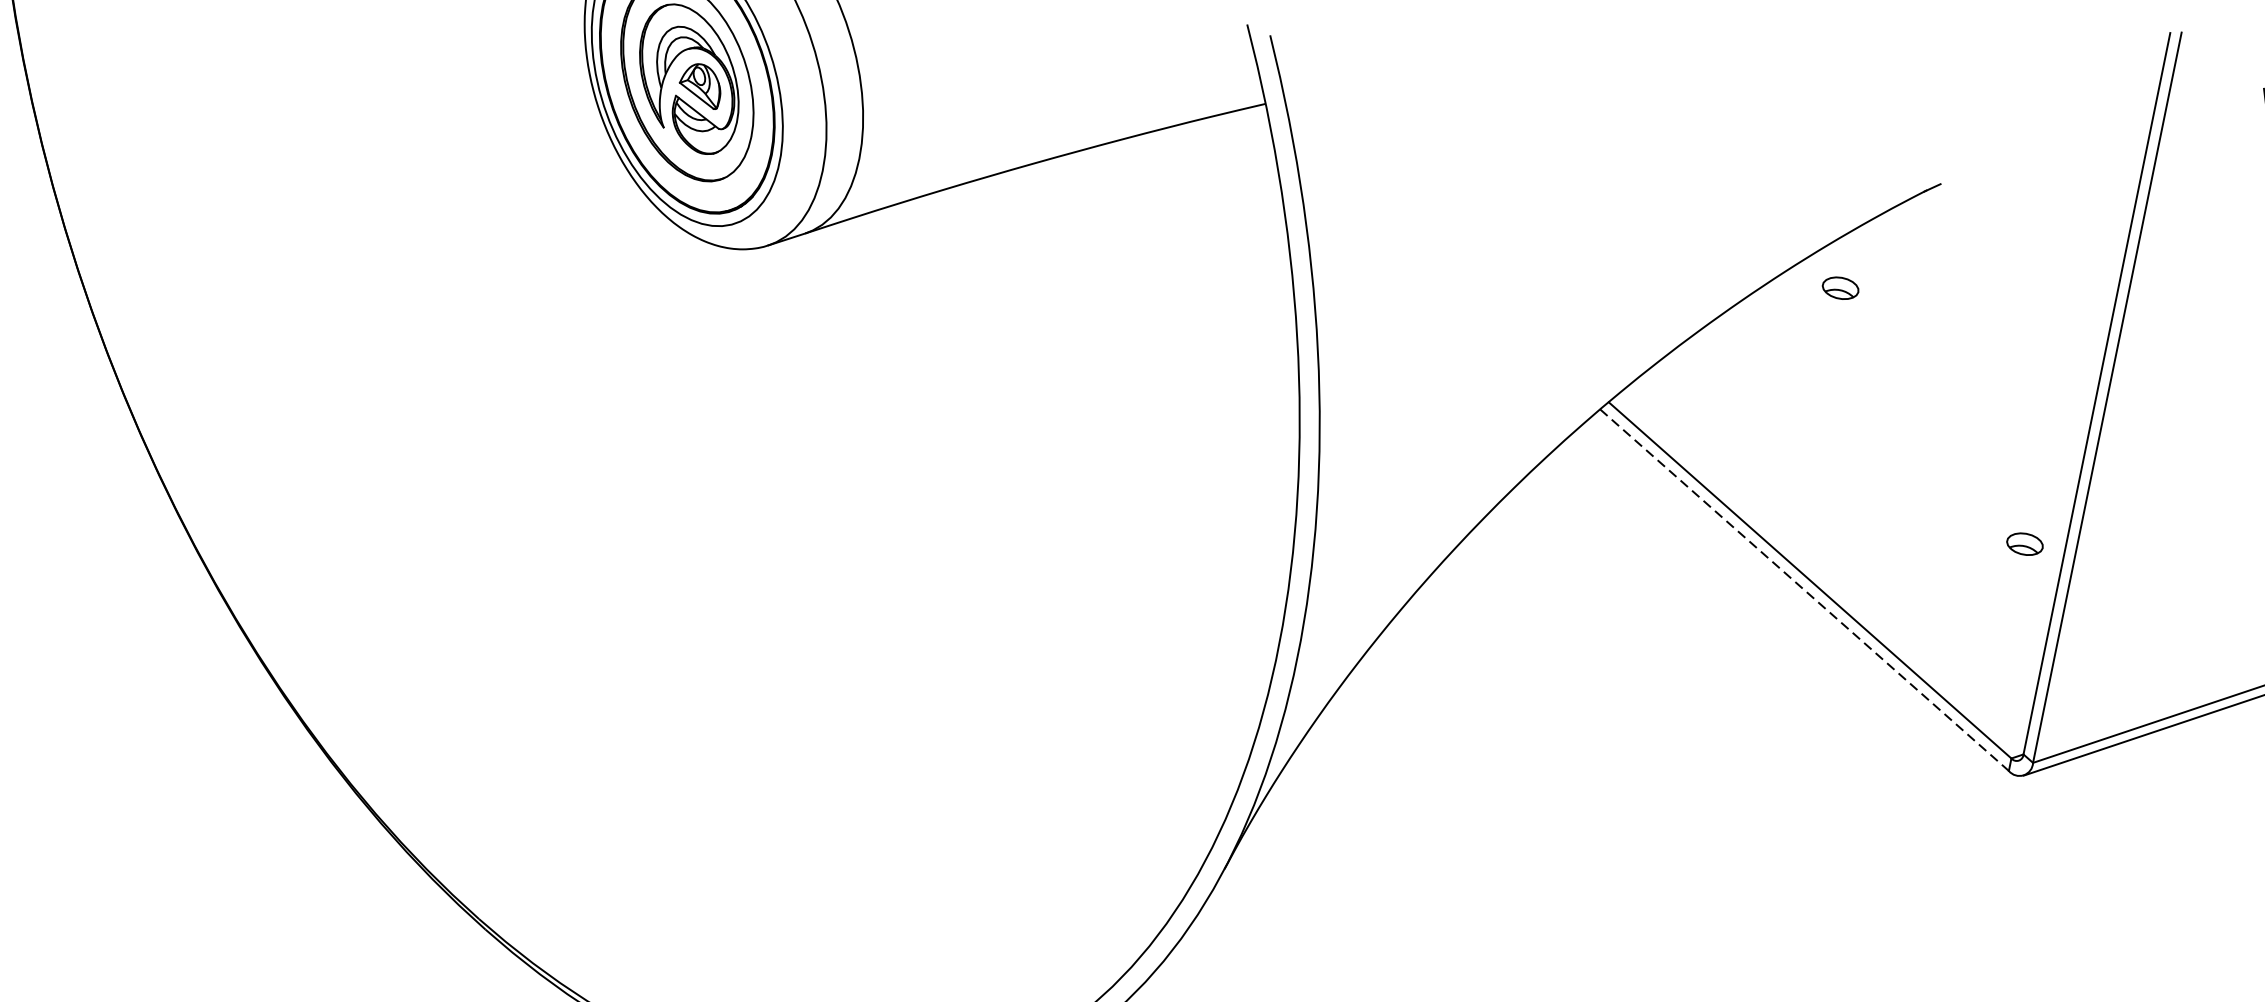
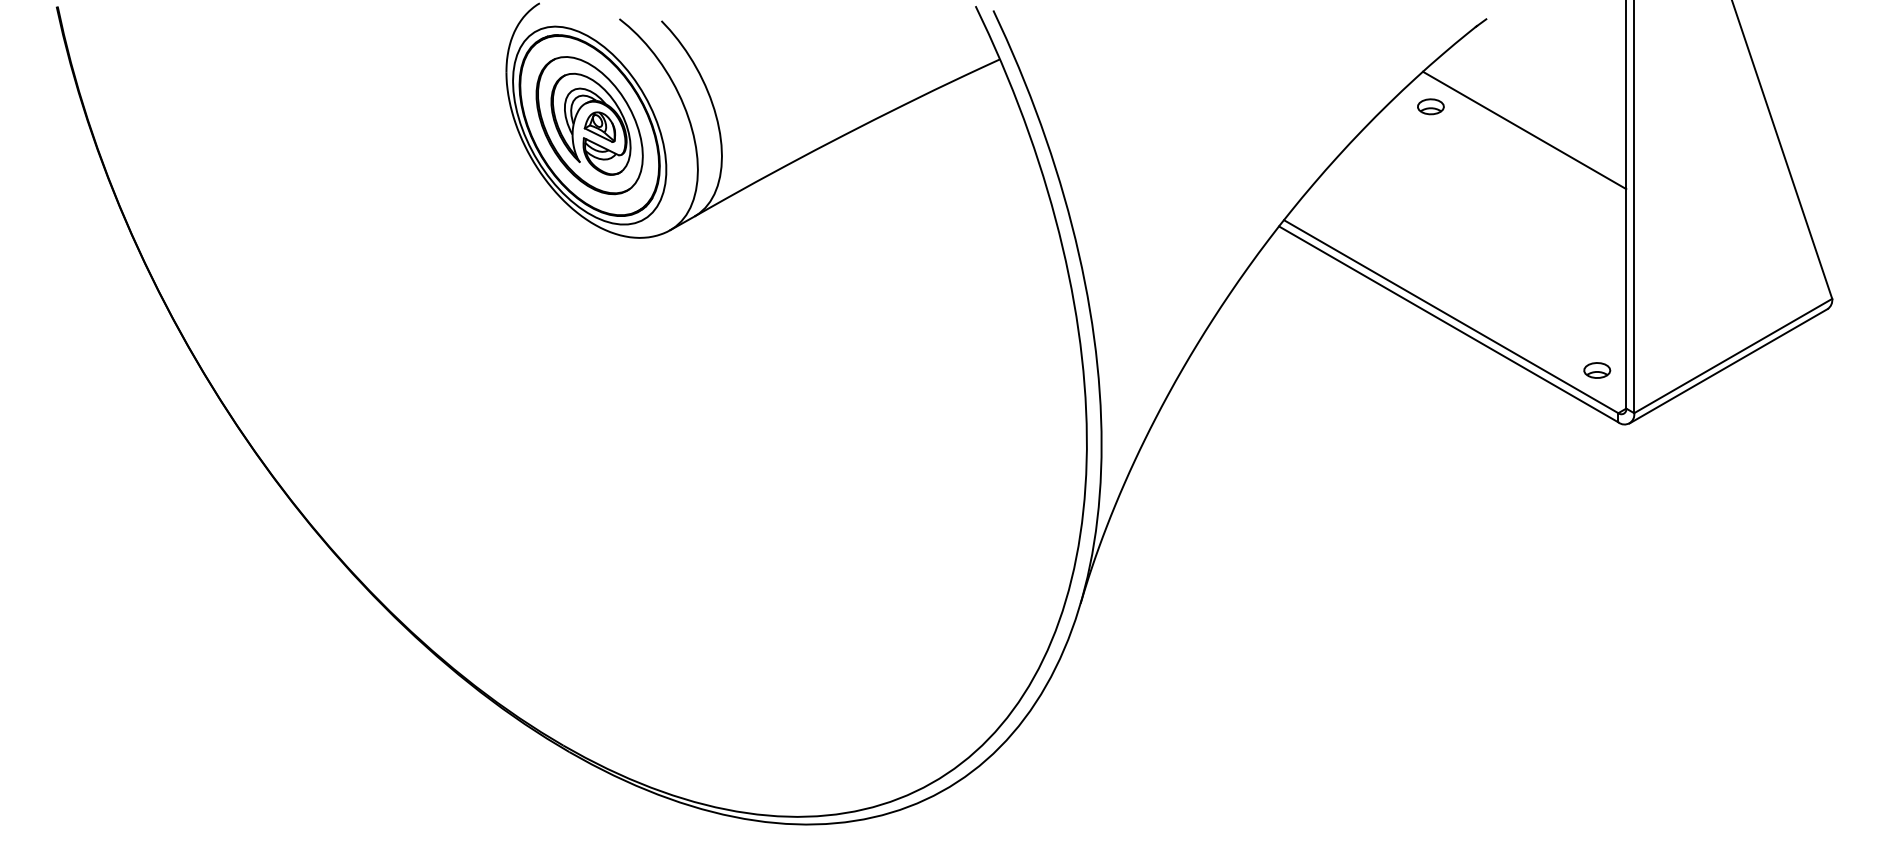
line: (1961, 346) -> (1524, 130), added
part: (2025, 544) -> (1597, 370), moved
line: (1804, 590) -> (1448, 324), dashed -> solid

